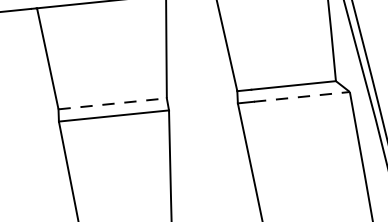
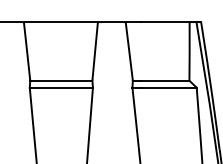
line: (302, 96) -> (169, 87), dashed -> solid
line: (112, 103) -> (61, 80), dashed -> solid

